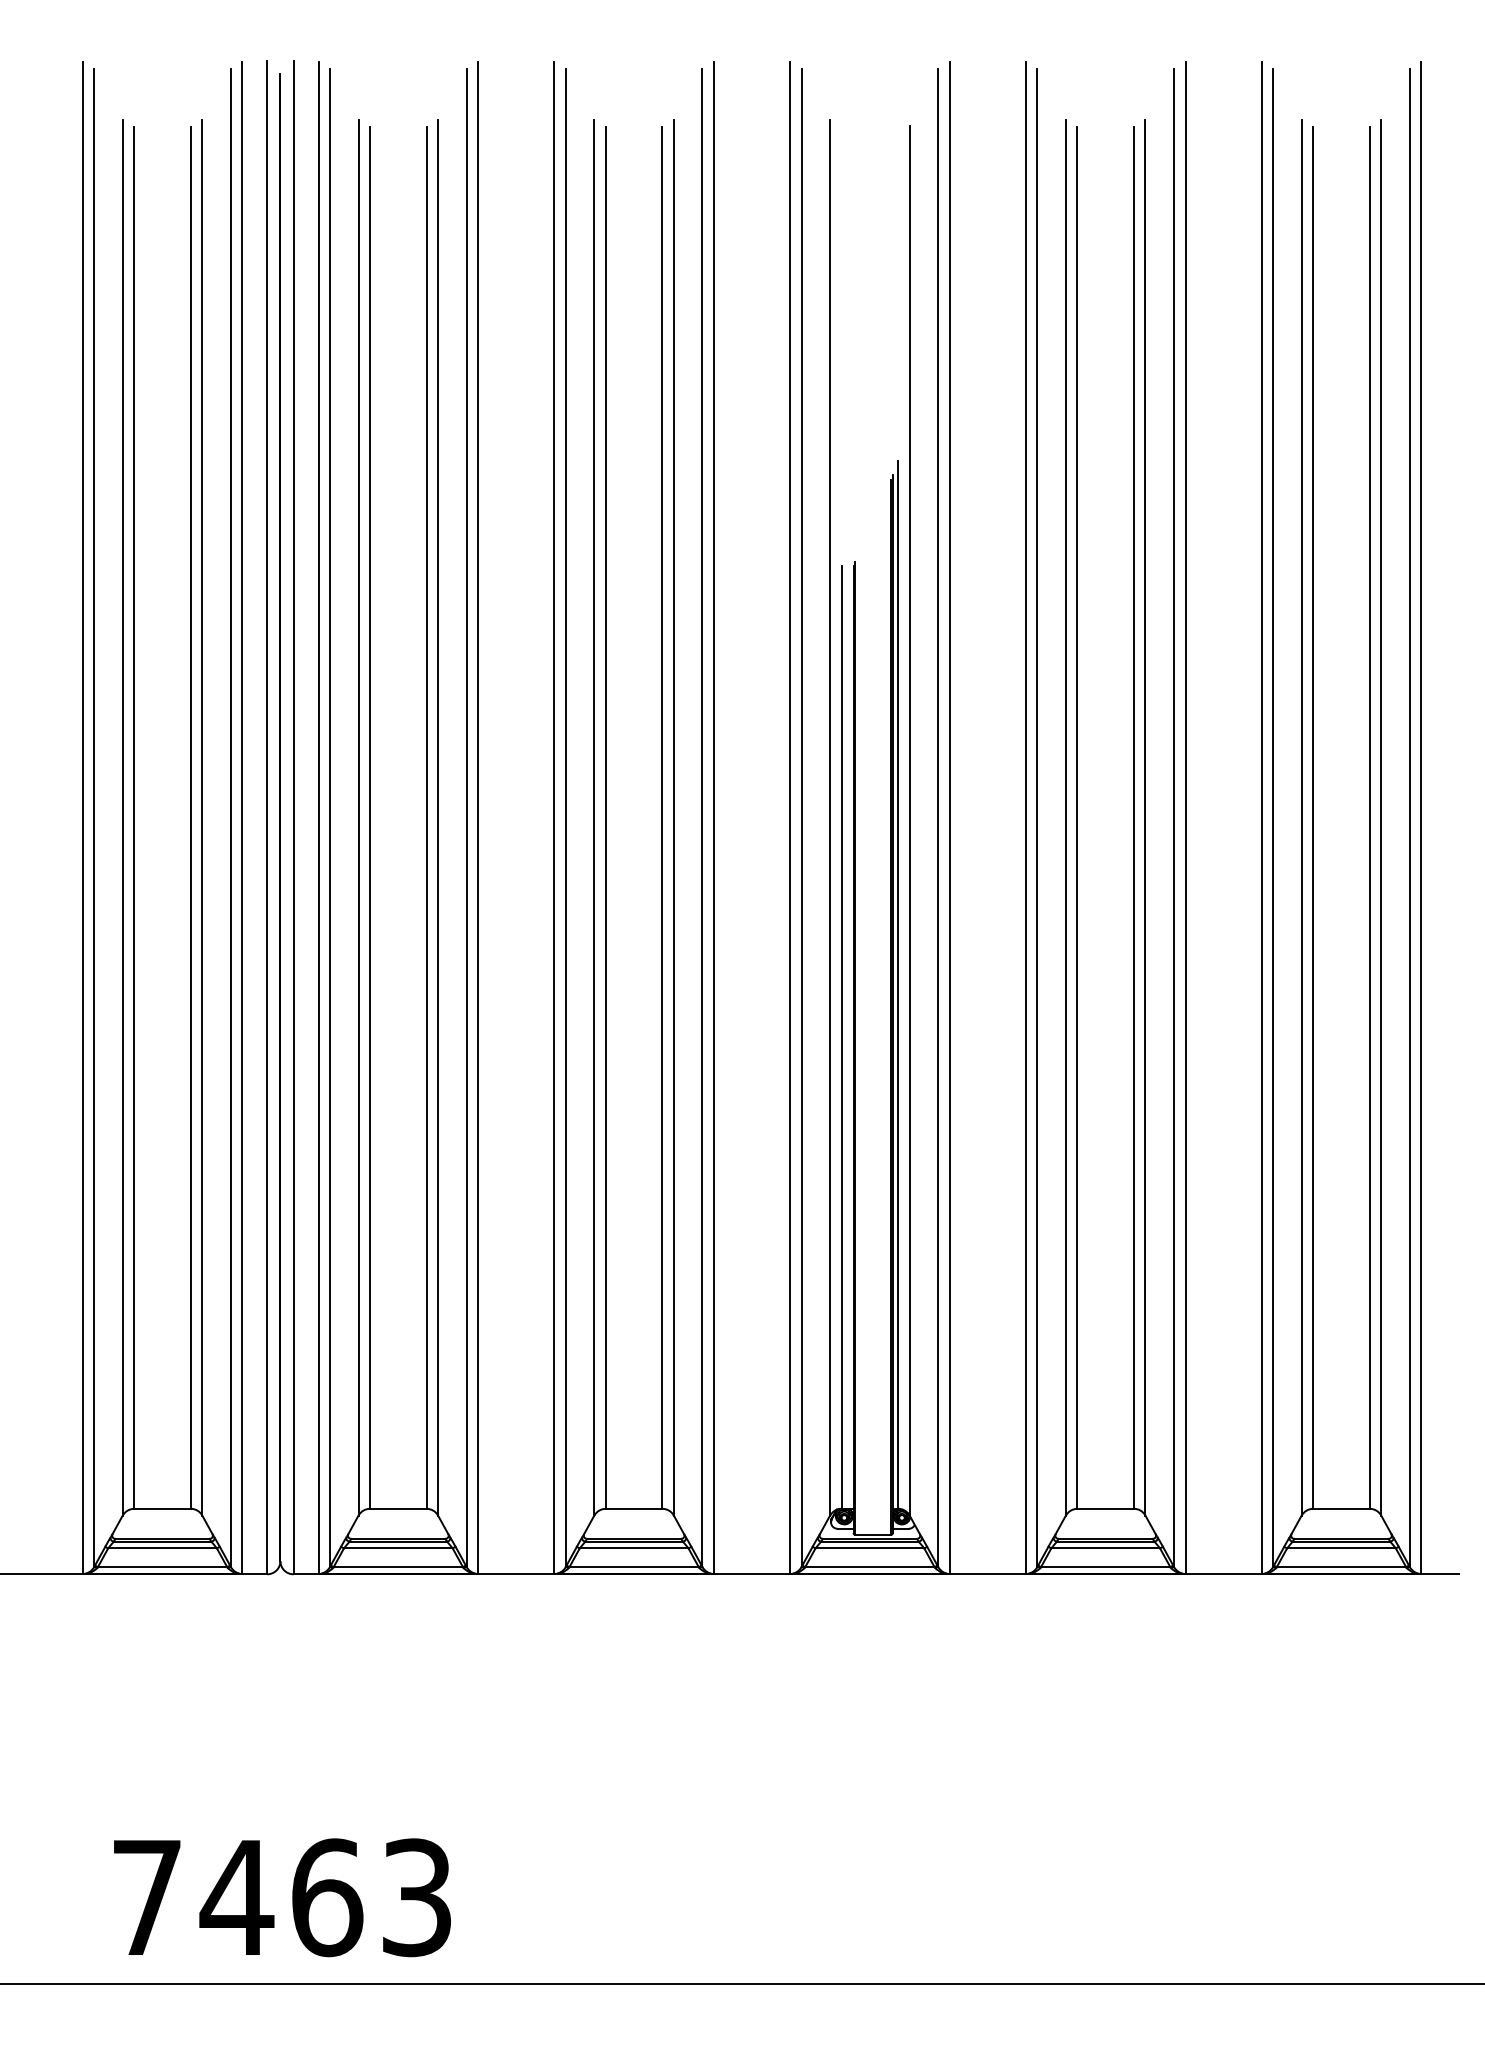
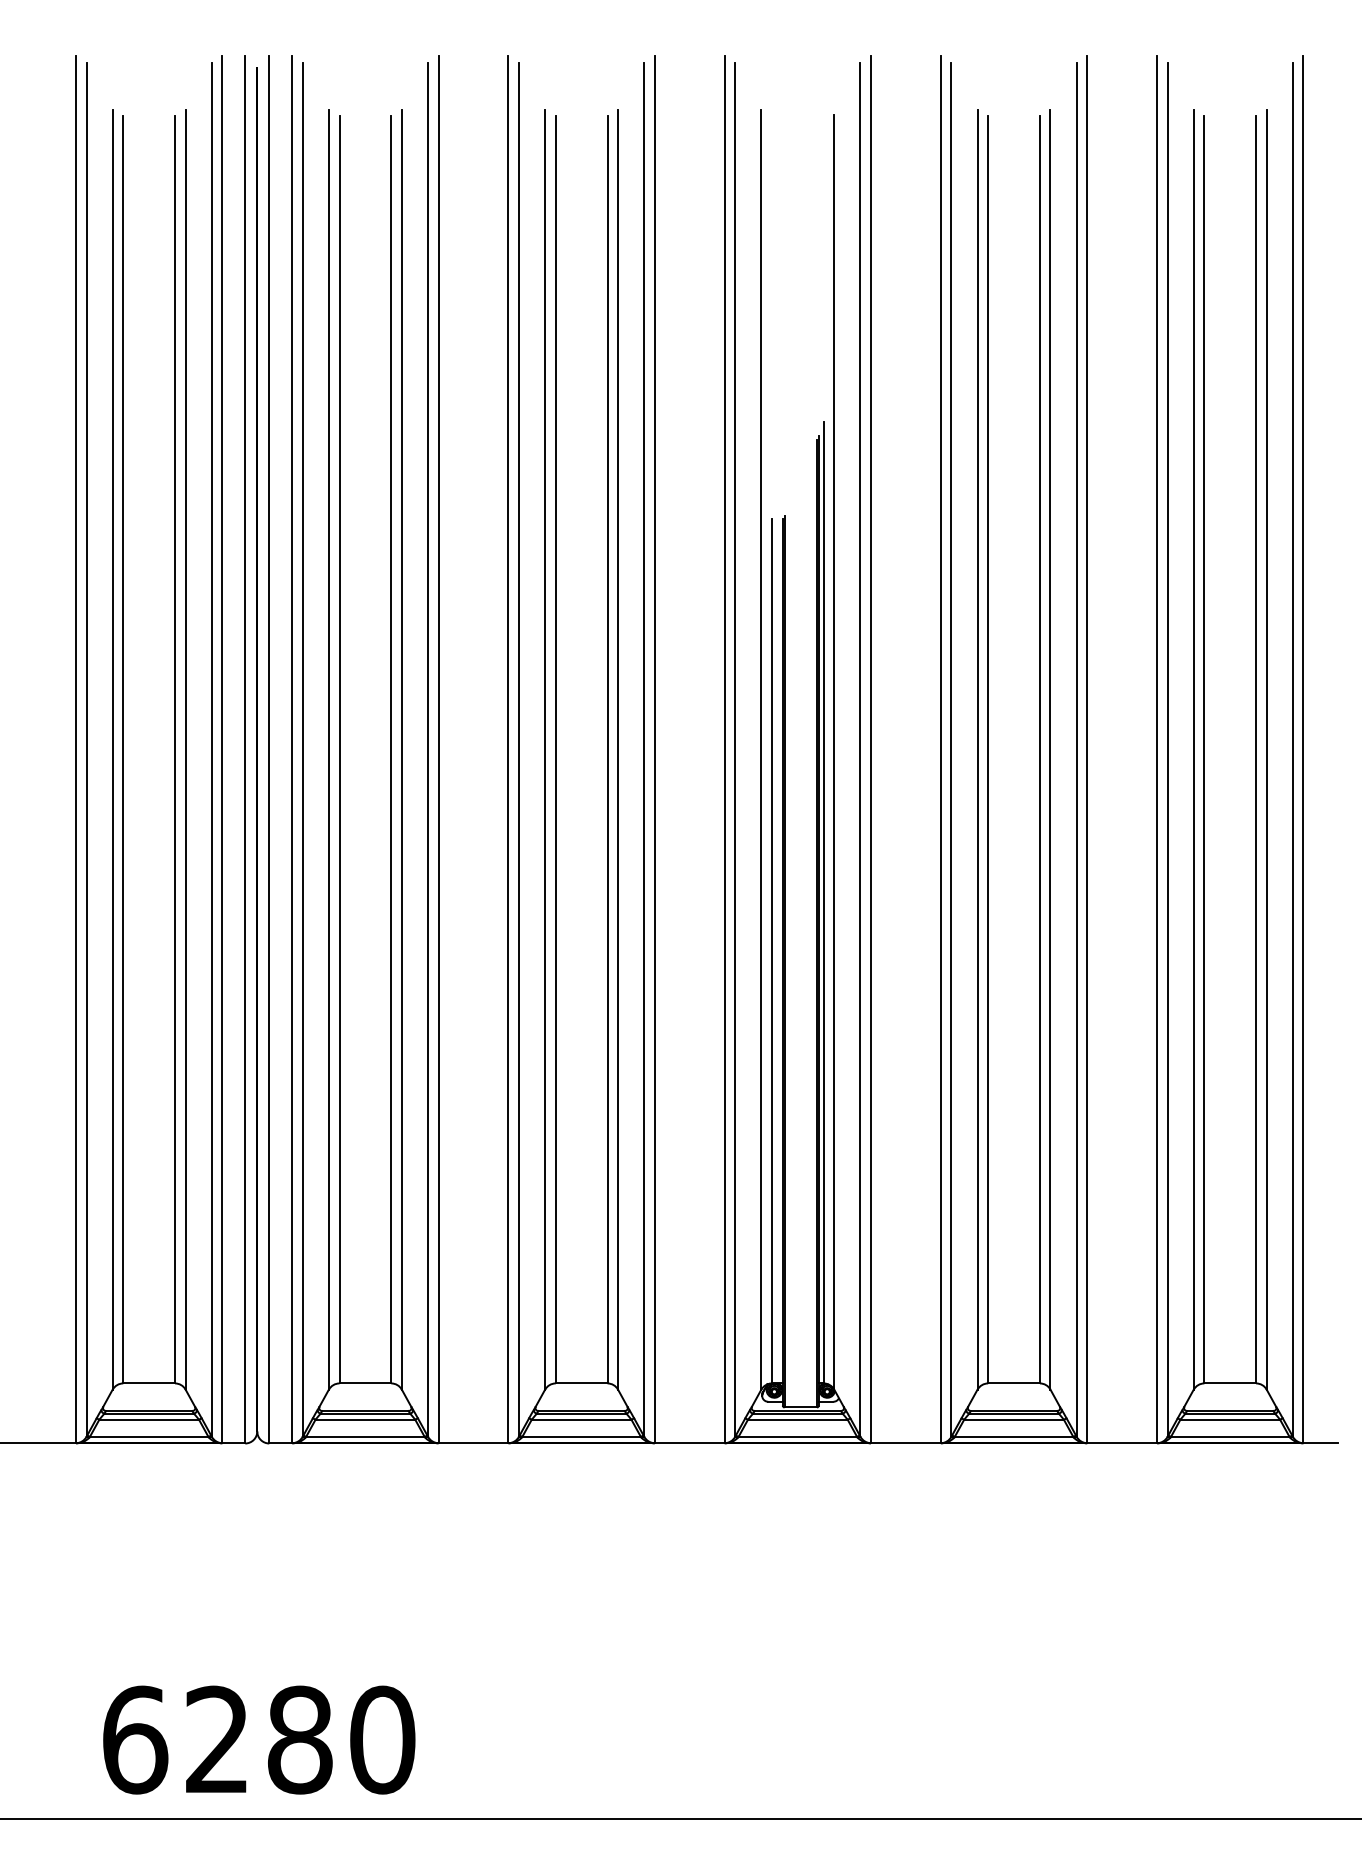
text: (282, 1897) -> (259, 1739), 7463 -> 6280

